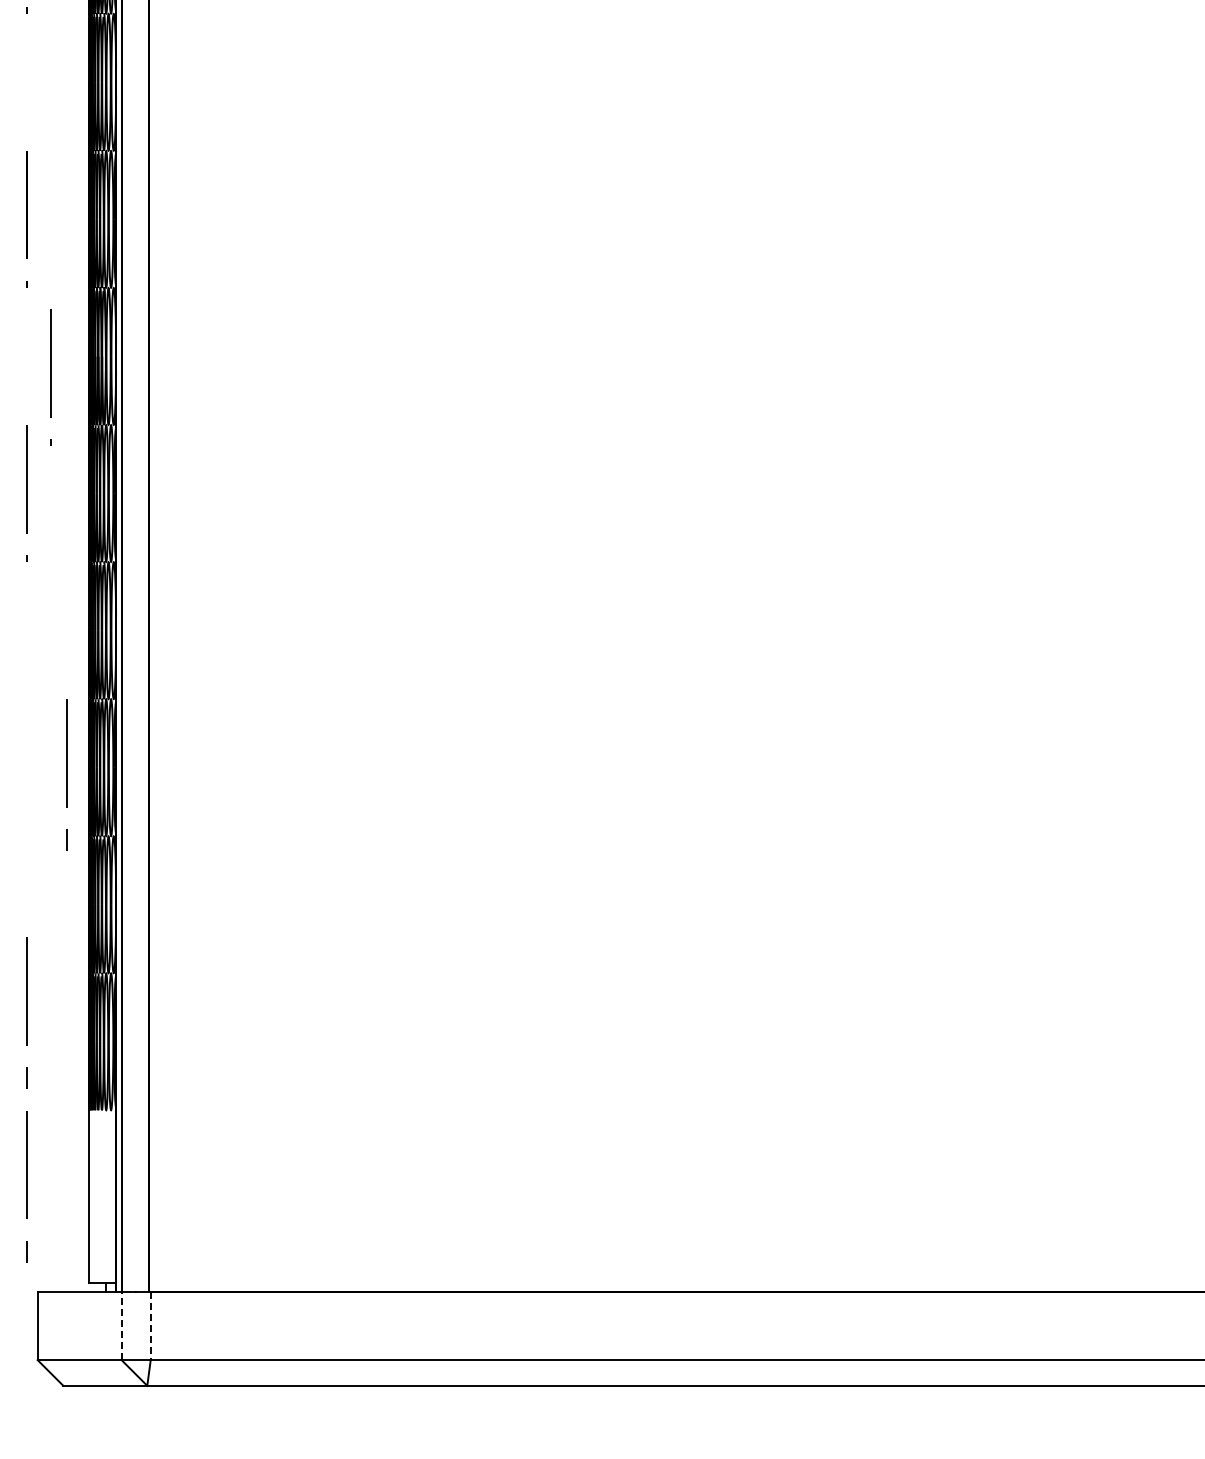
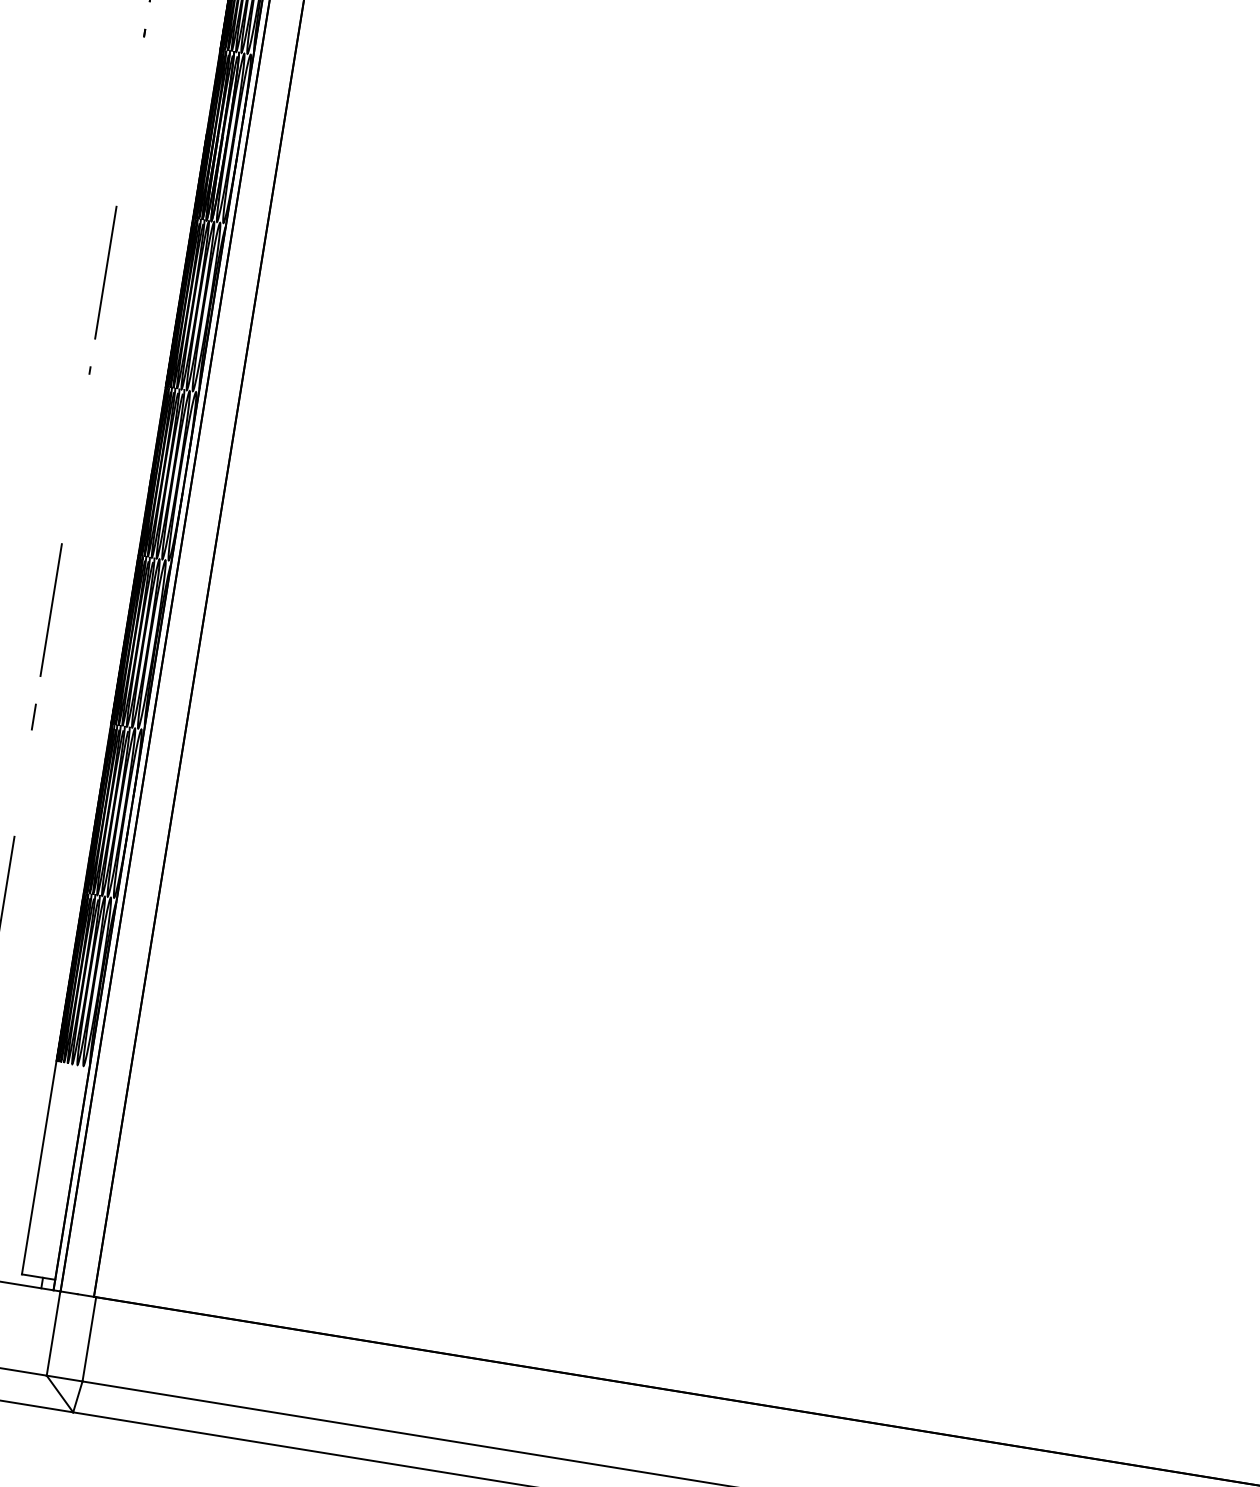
line: (50, 377) -> (155, 152), removed
line: (66, 774) -> (46, 635), moved
line: (121, 1325) -> (53, 1332), dashed -> solid
line: (150, 1326) -> (88, 1339), dashed -> solid

